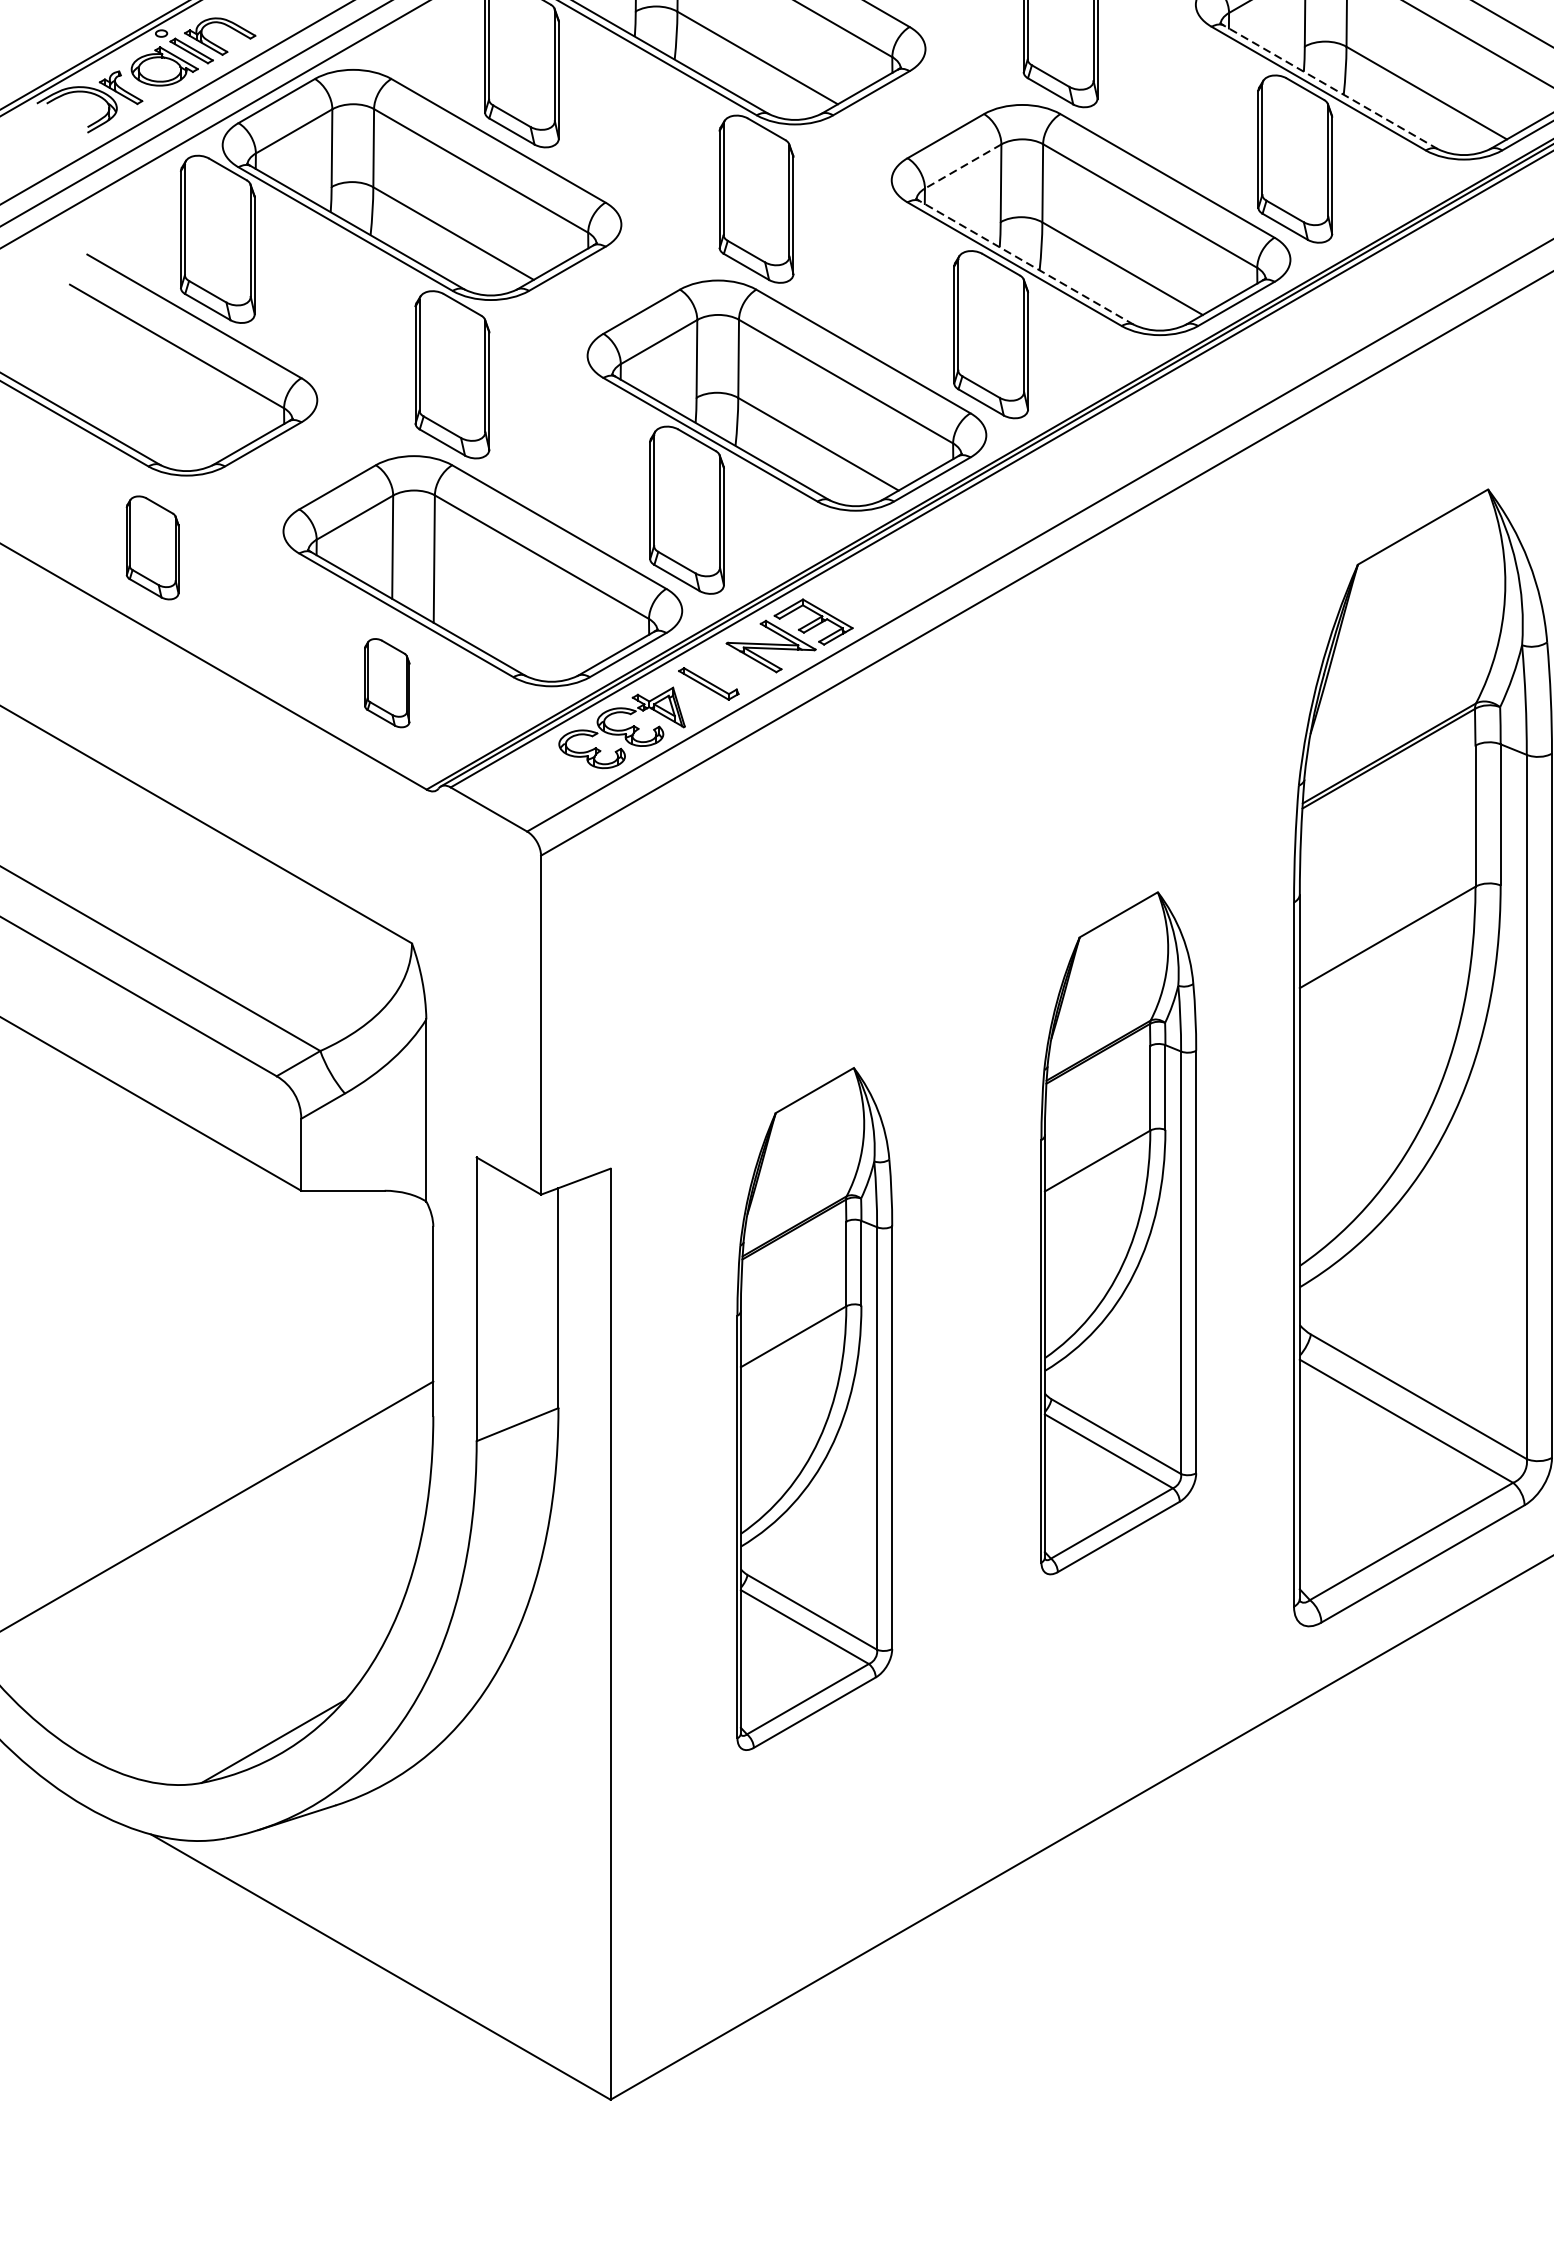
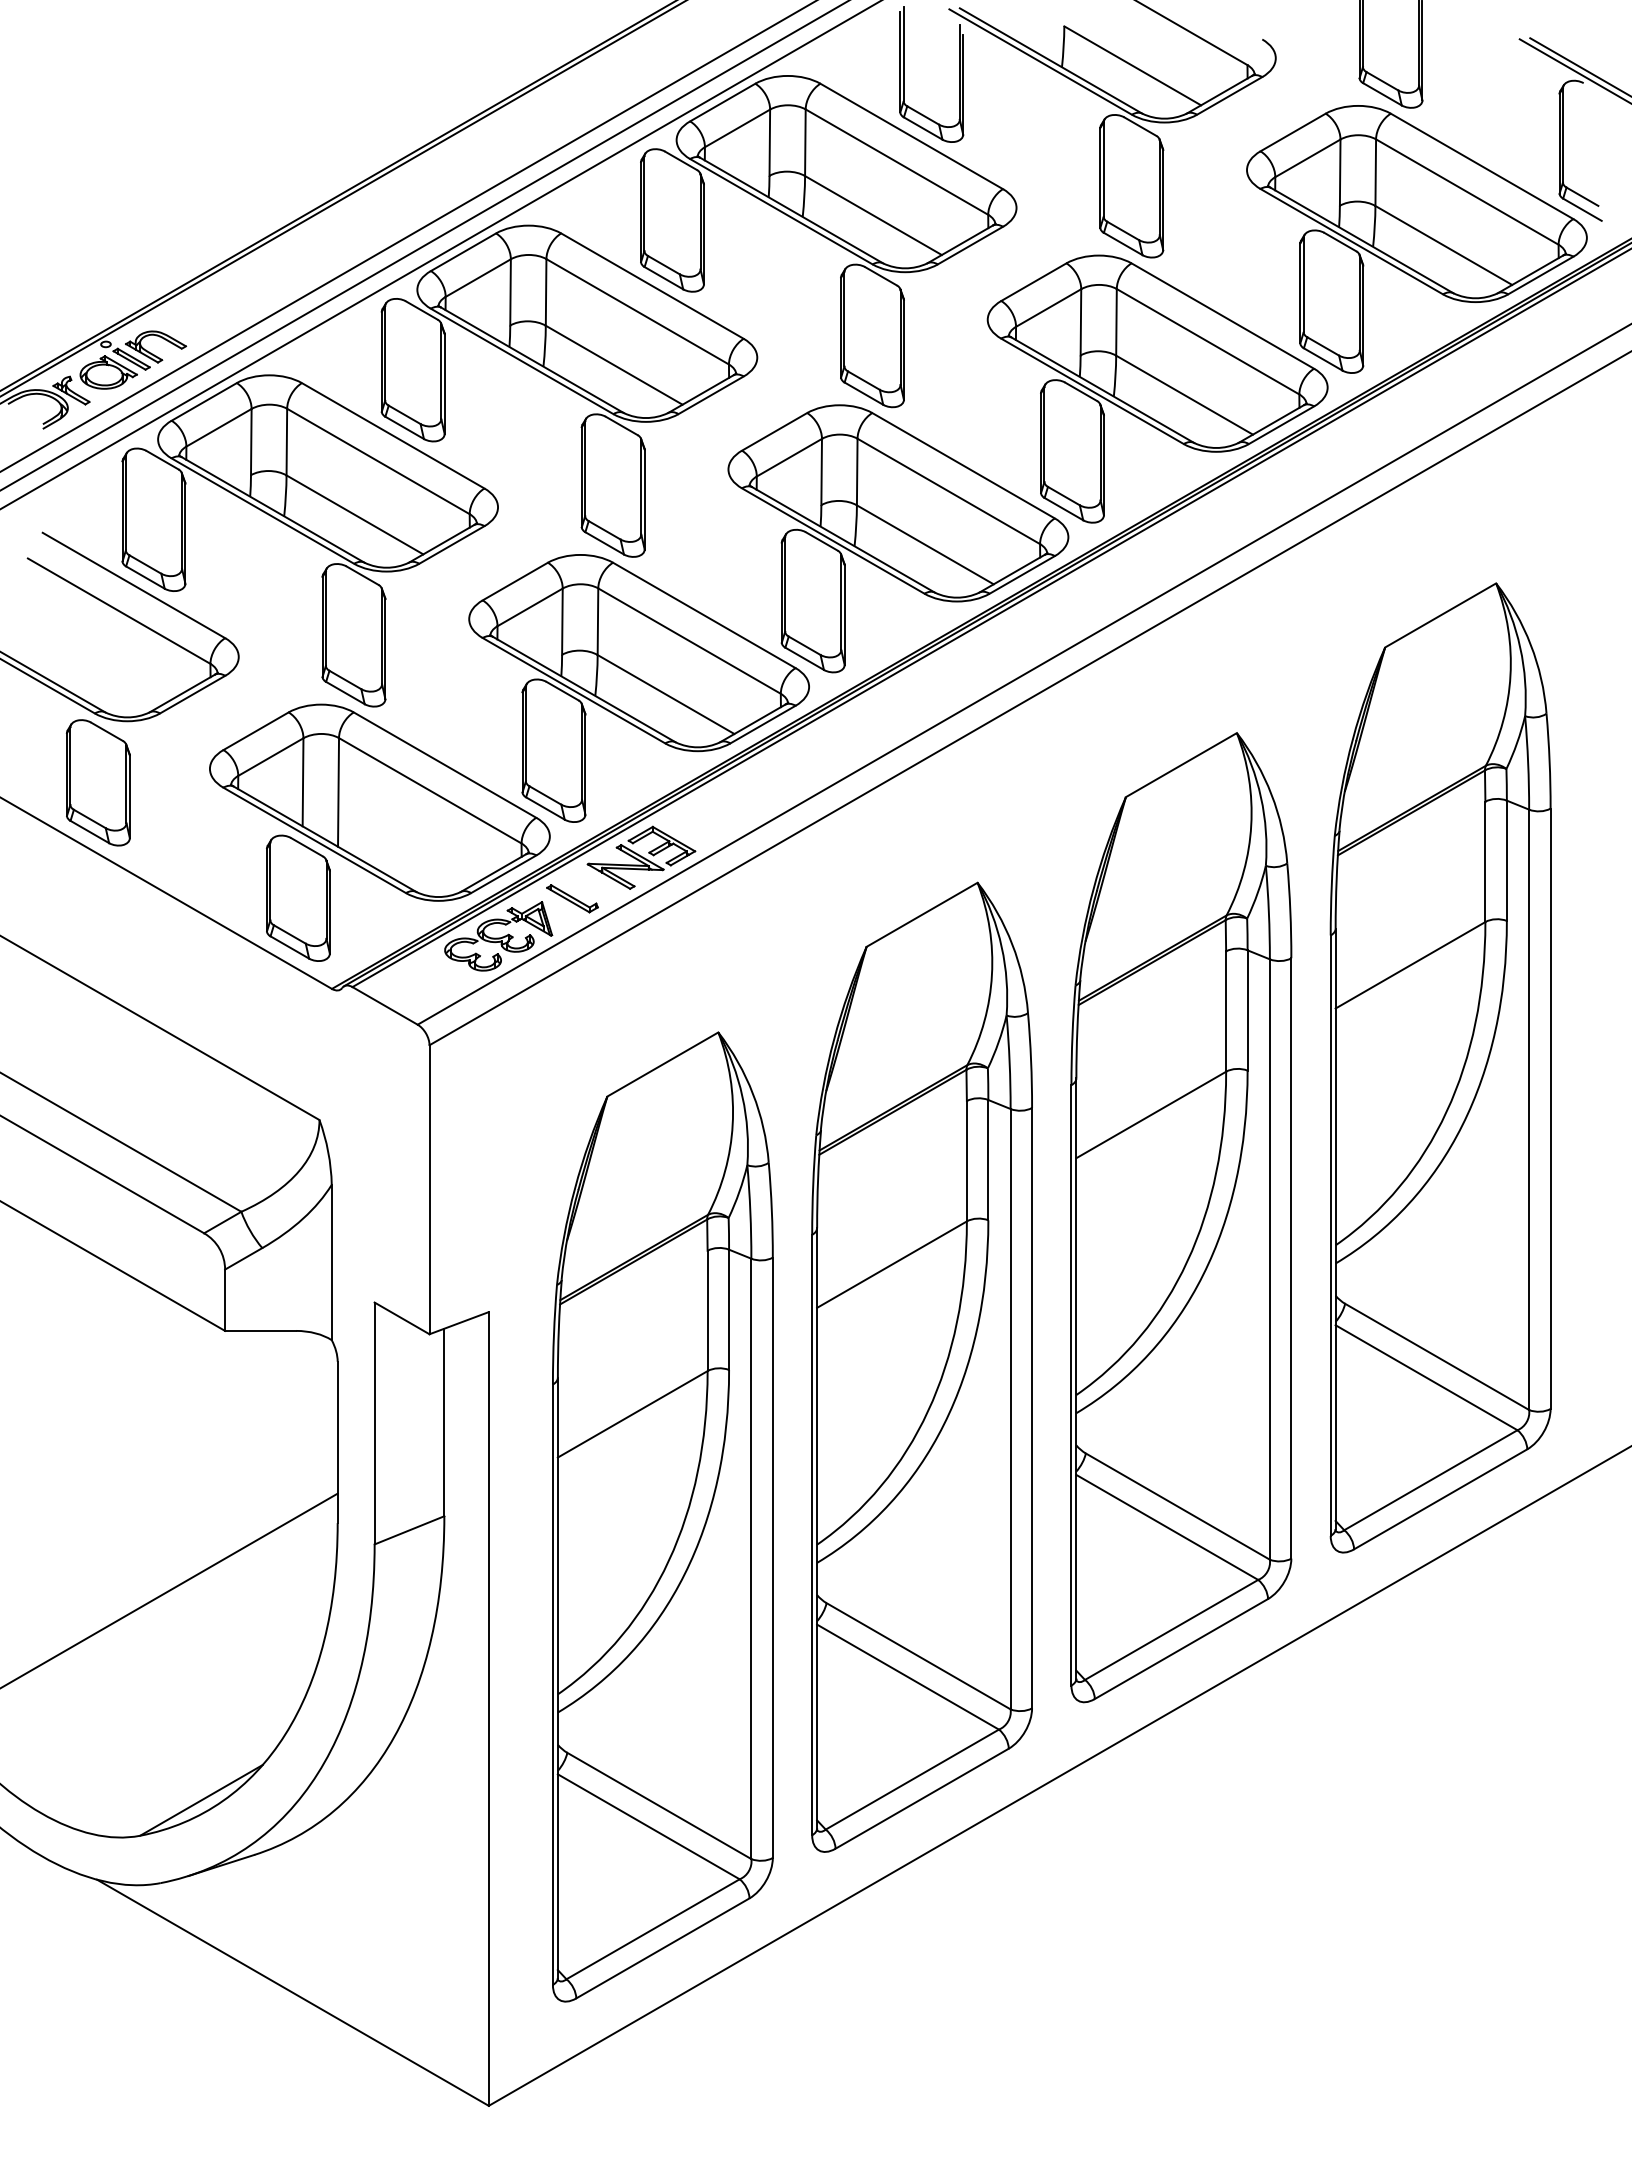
line: (1330, 87) -> (1102, 390), dashed -> solid
line: (963, 166) -> (789, 457), dashed -> solid
line: (1026, 262) -> (843, 539), dashed -> solid
part: (152, 547) -> (98, 782), size x1.43
part: (387, 682) -> (298, 897), size x1.67
part: (1118, 1232) -> (921, 1366), size x1.67
part: (814, 1408) -> (662, 1516), size x1.67

